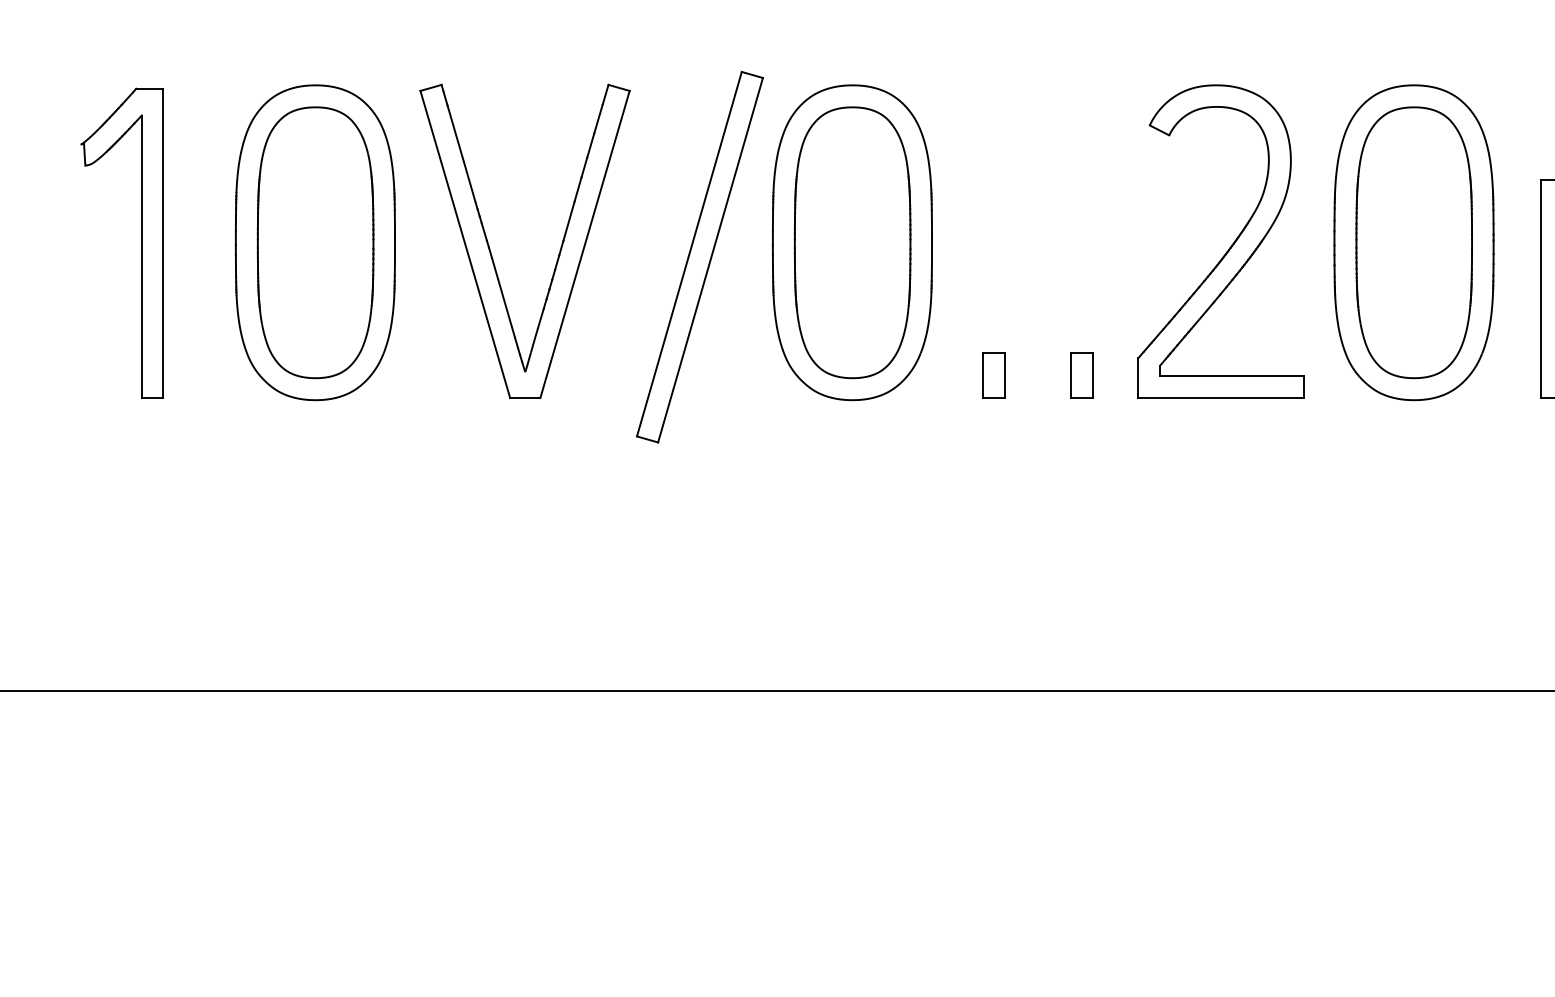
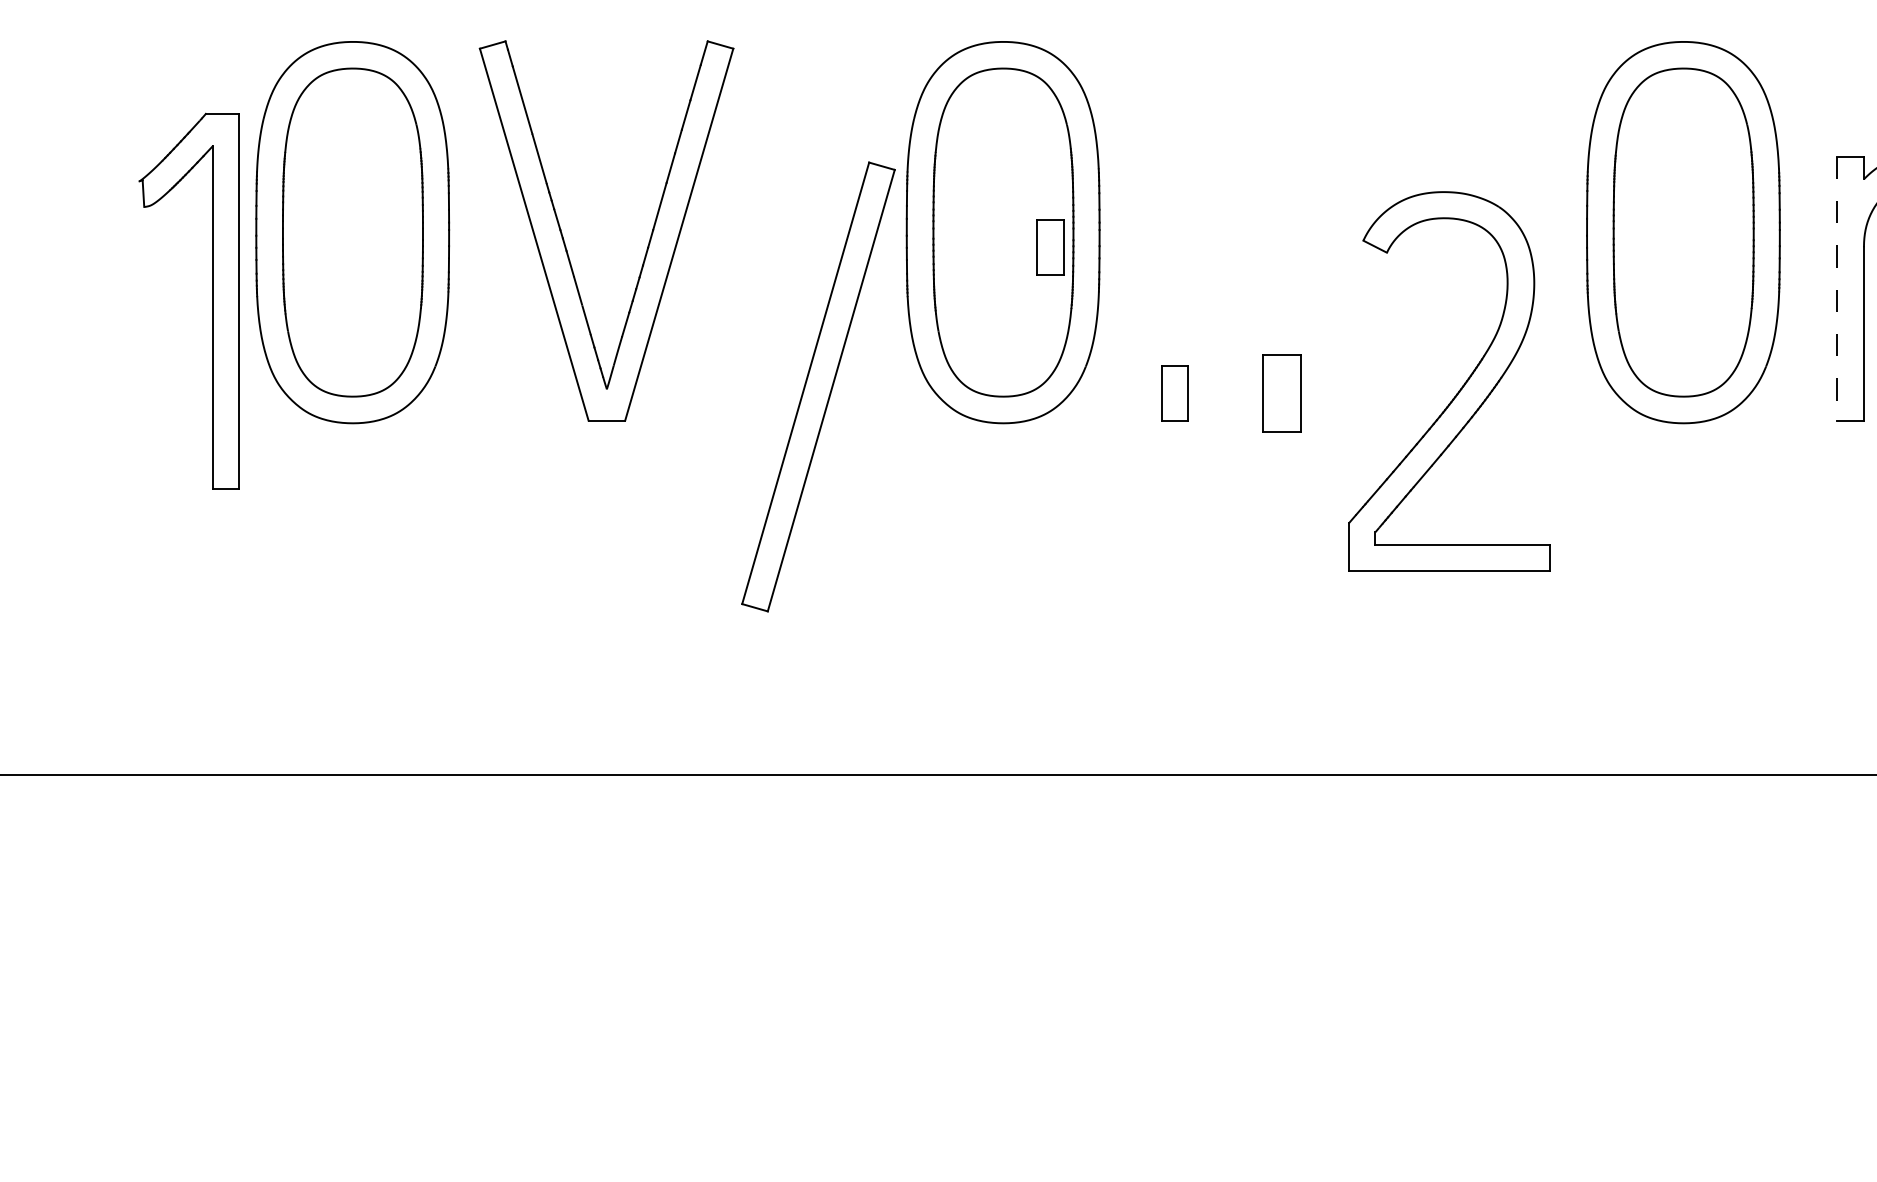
part: (141, 242) -> (212, 300), moved
part: (1229, 247) -> (1459, 388), moved
part: (890, 255) -> (1049, 248), added
part: (699, 256) -> (817, 386), moved
line: (1541, 289) -> (1837, 289), solid -> dashed
part: (1081, 375) -> (1280, 393), size x1.4

